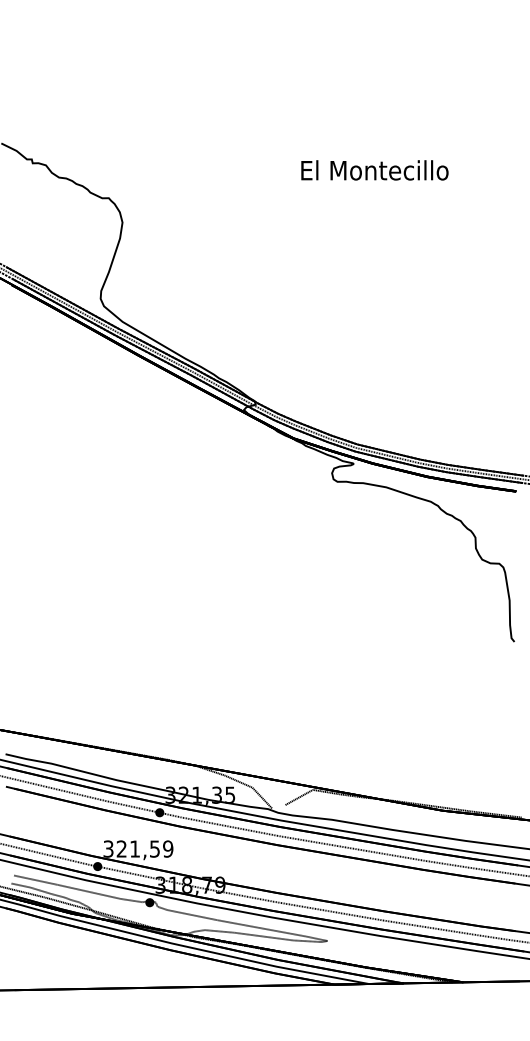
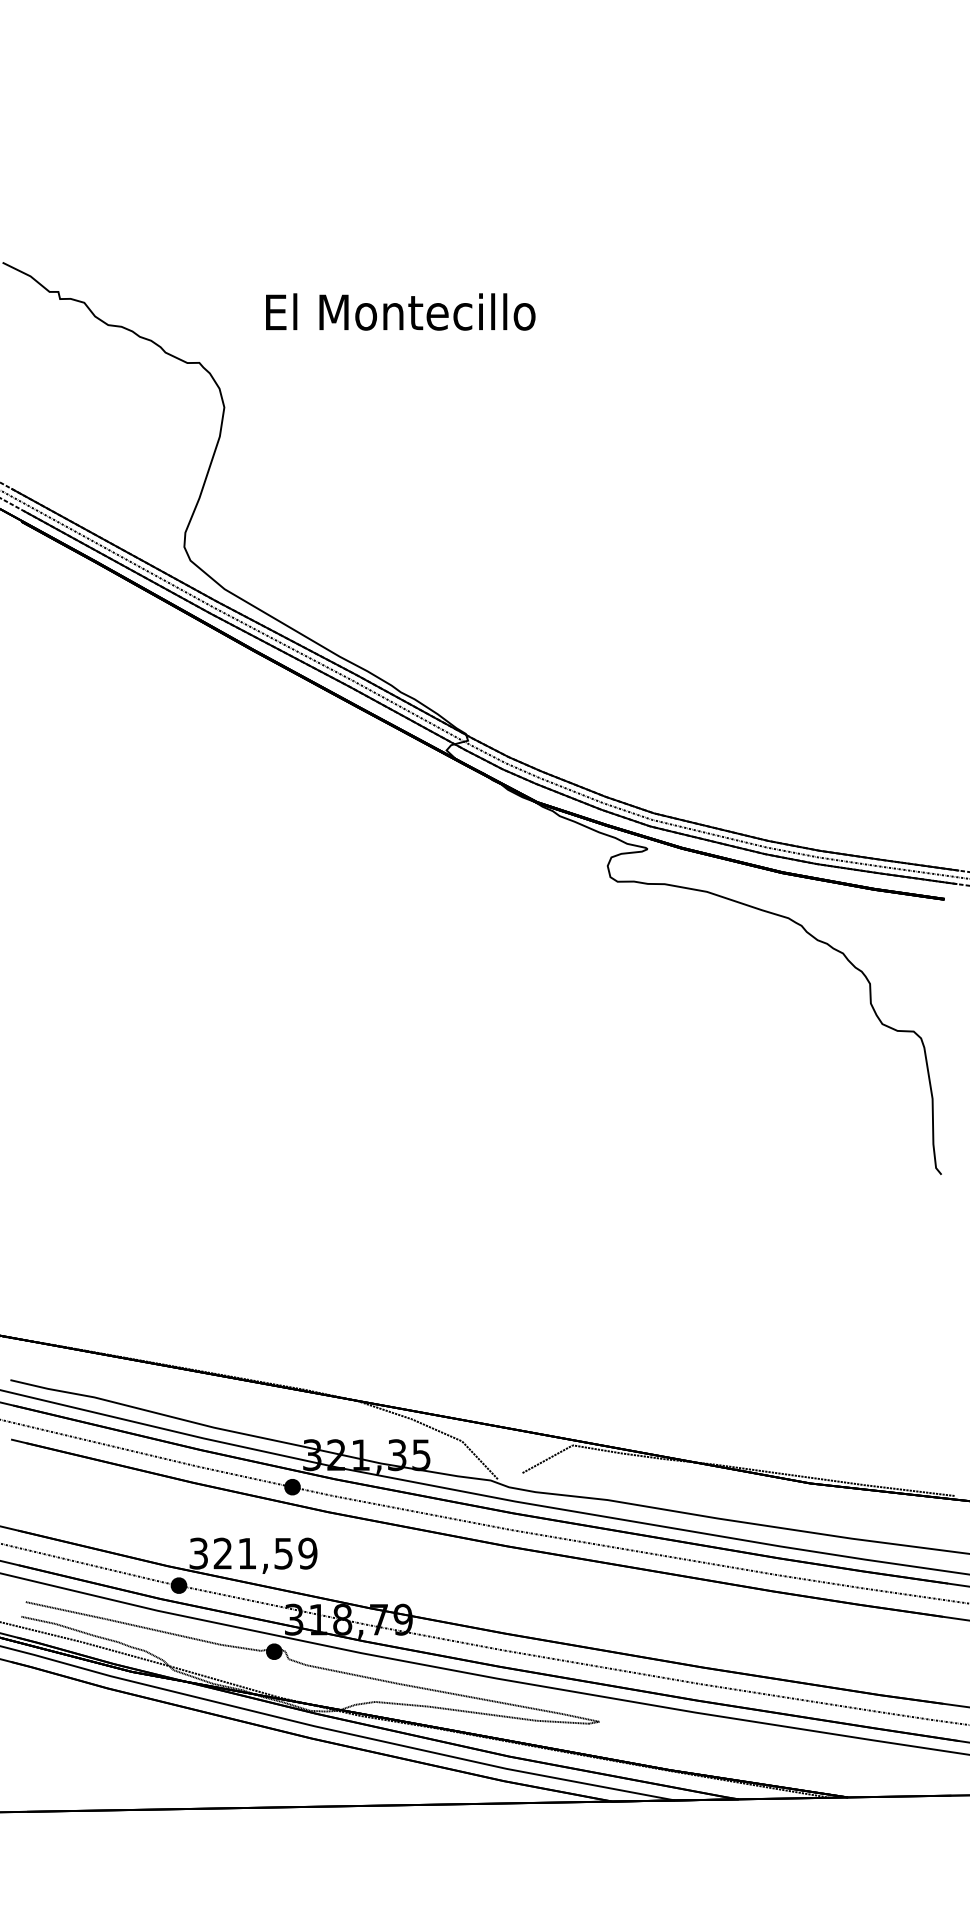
text: (374, 170) -> (399, 312), moved

